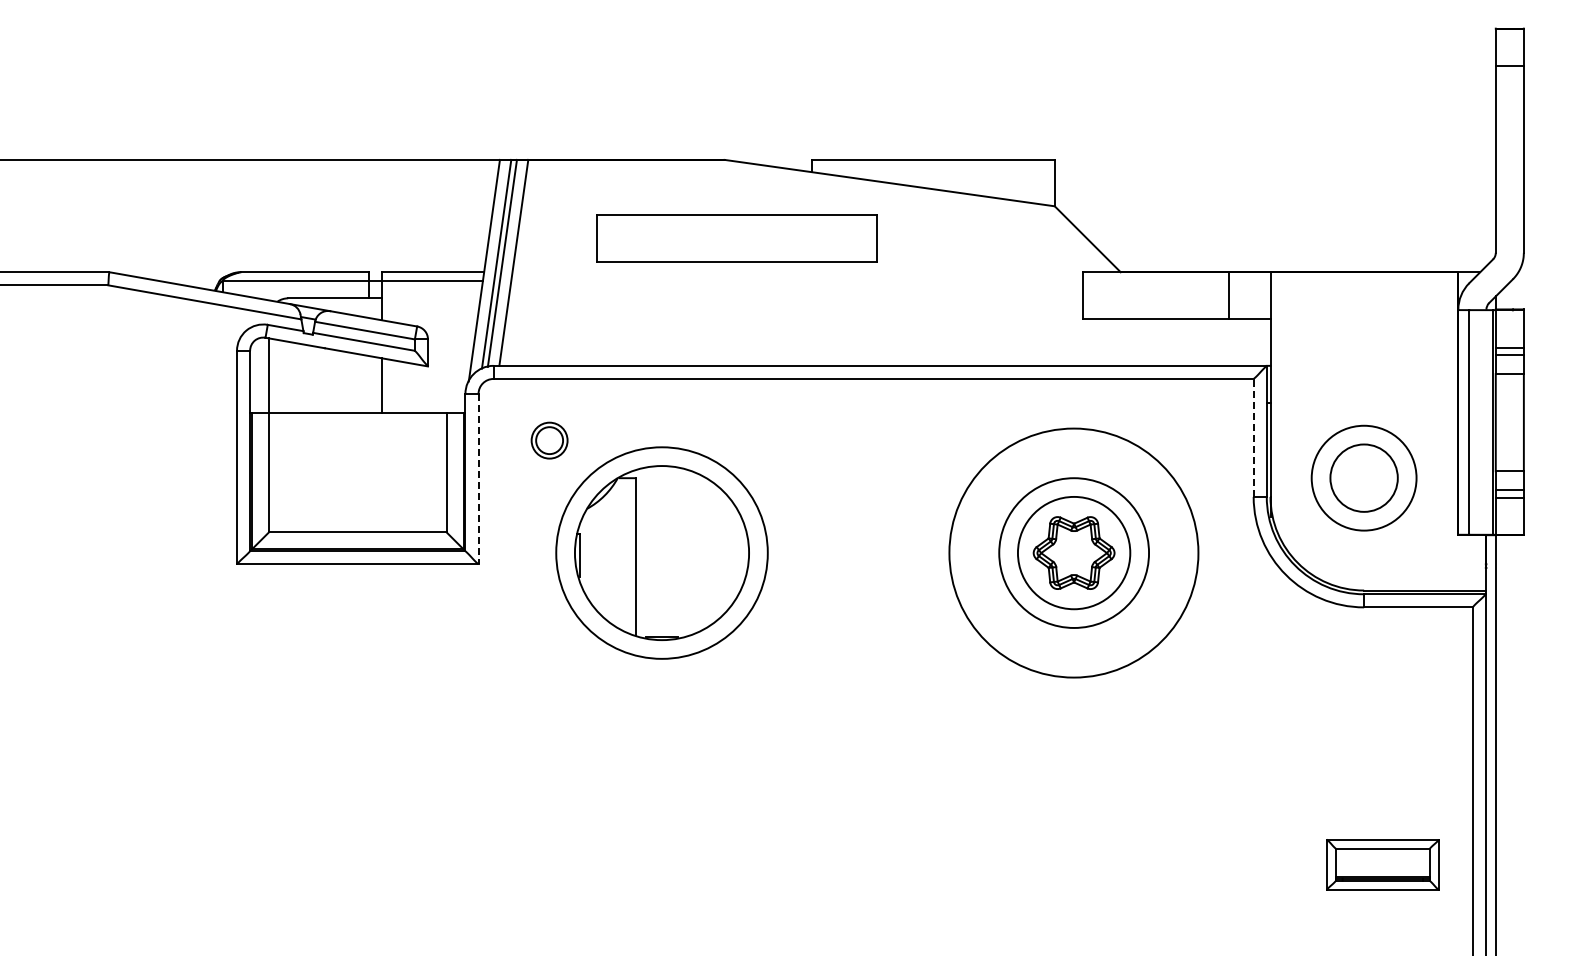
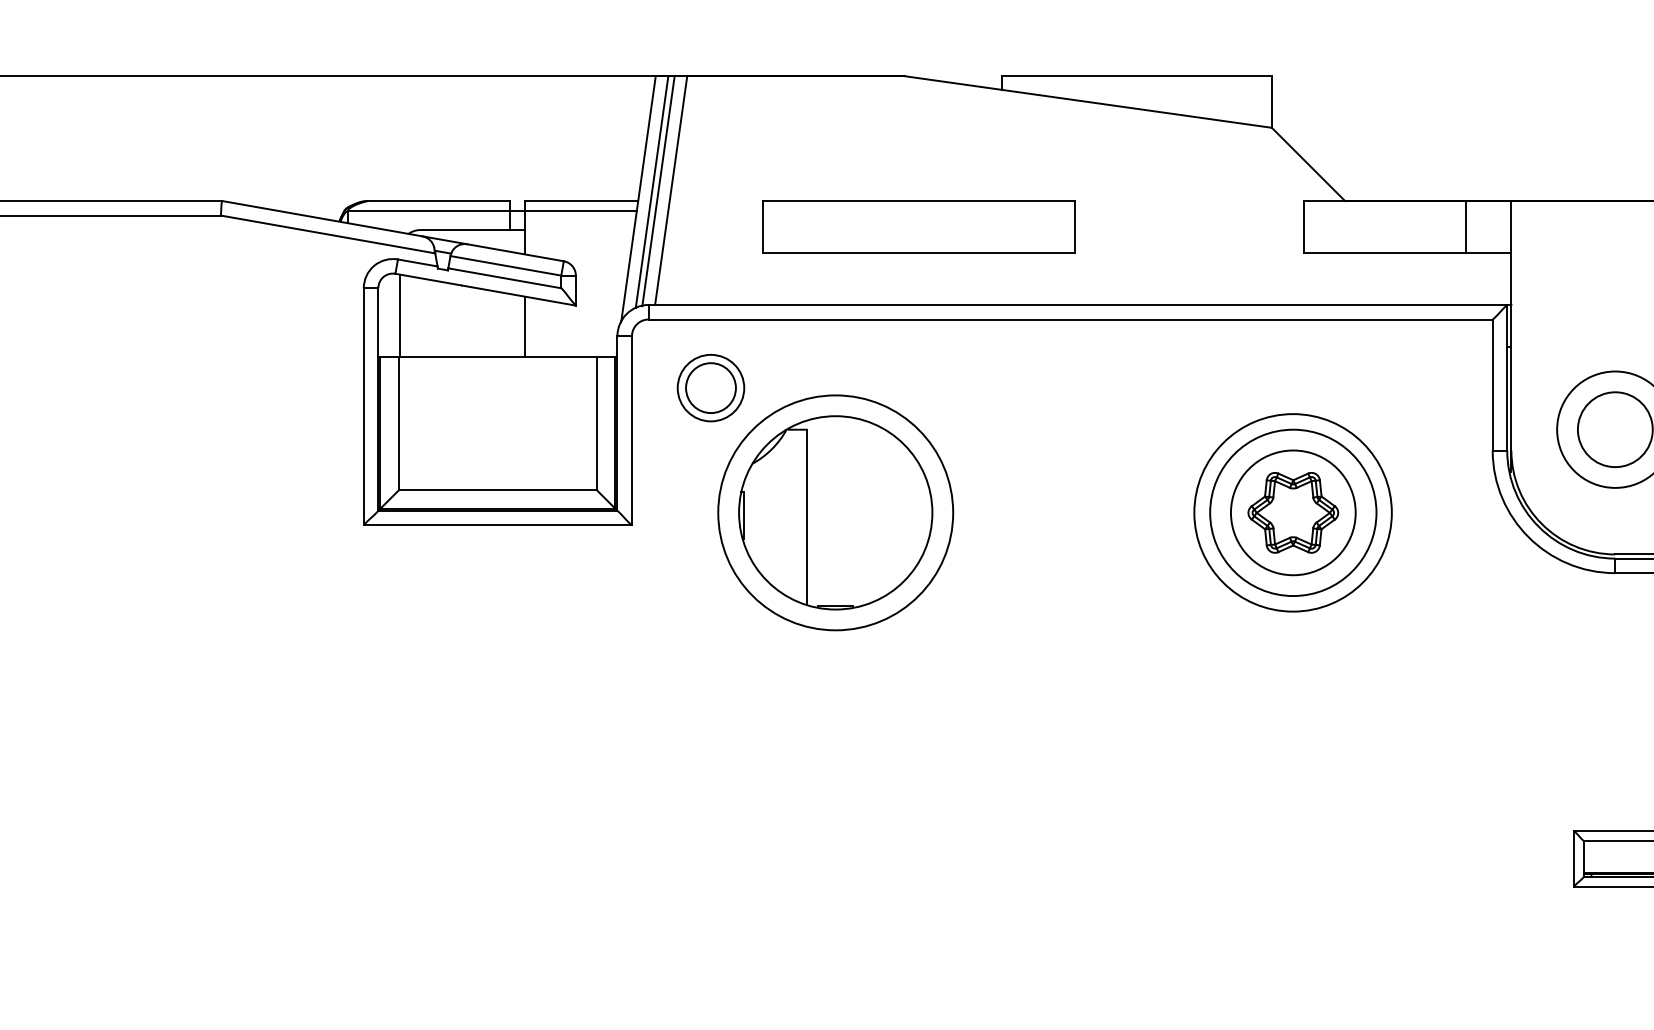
part: (736, 238) -> (918, 226), moved
line: (1253, 437) -> (1492, 384), dashed -> solid
part: (549, 440) -> (710, 387), size x1.67
line: (478, 479) -> (631, 431), dashed -> solid
circle: (1073, 553) -> (1292, 513), size x0.71

